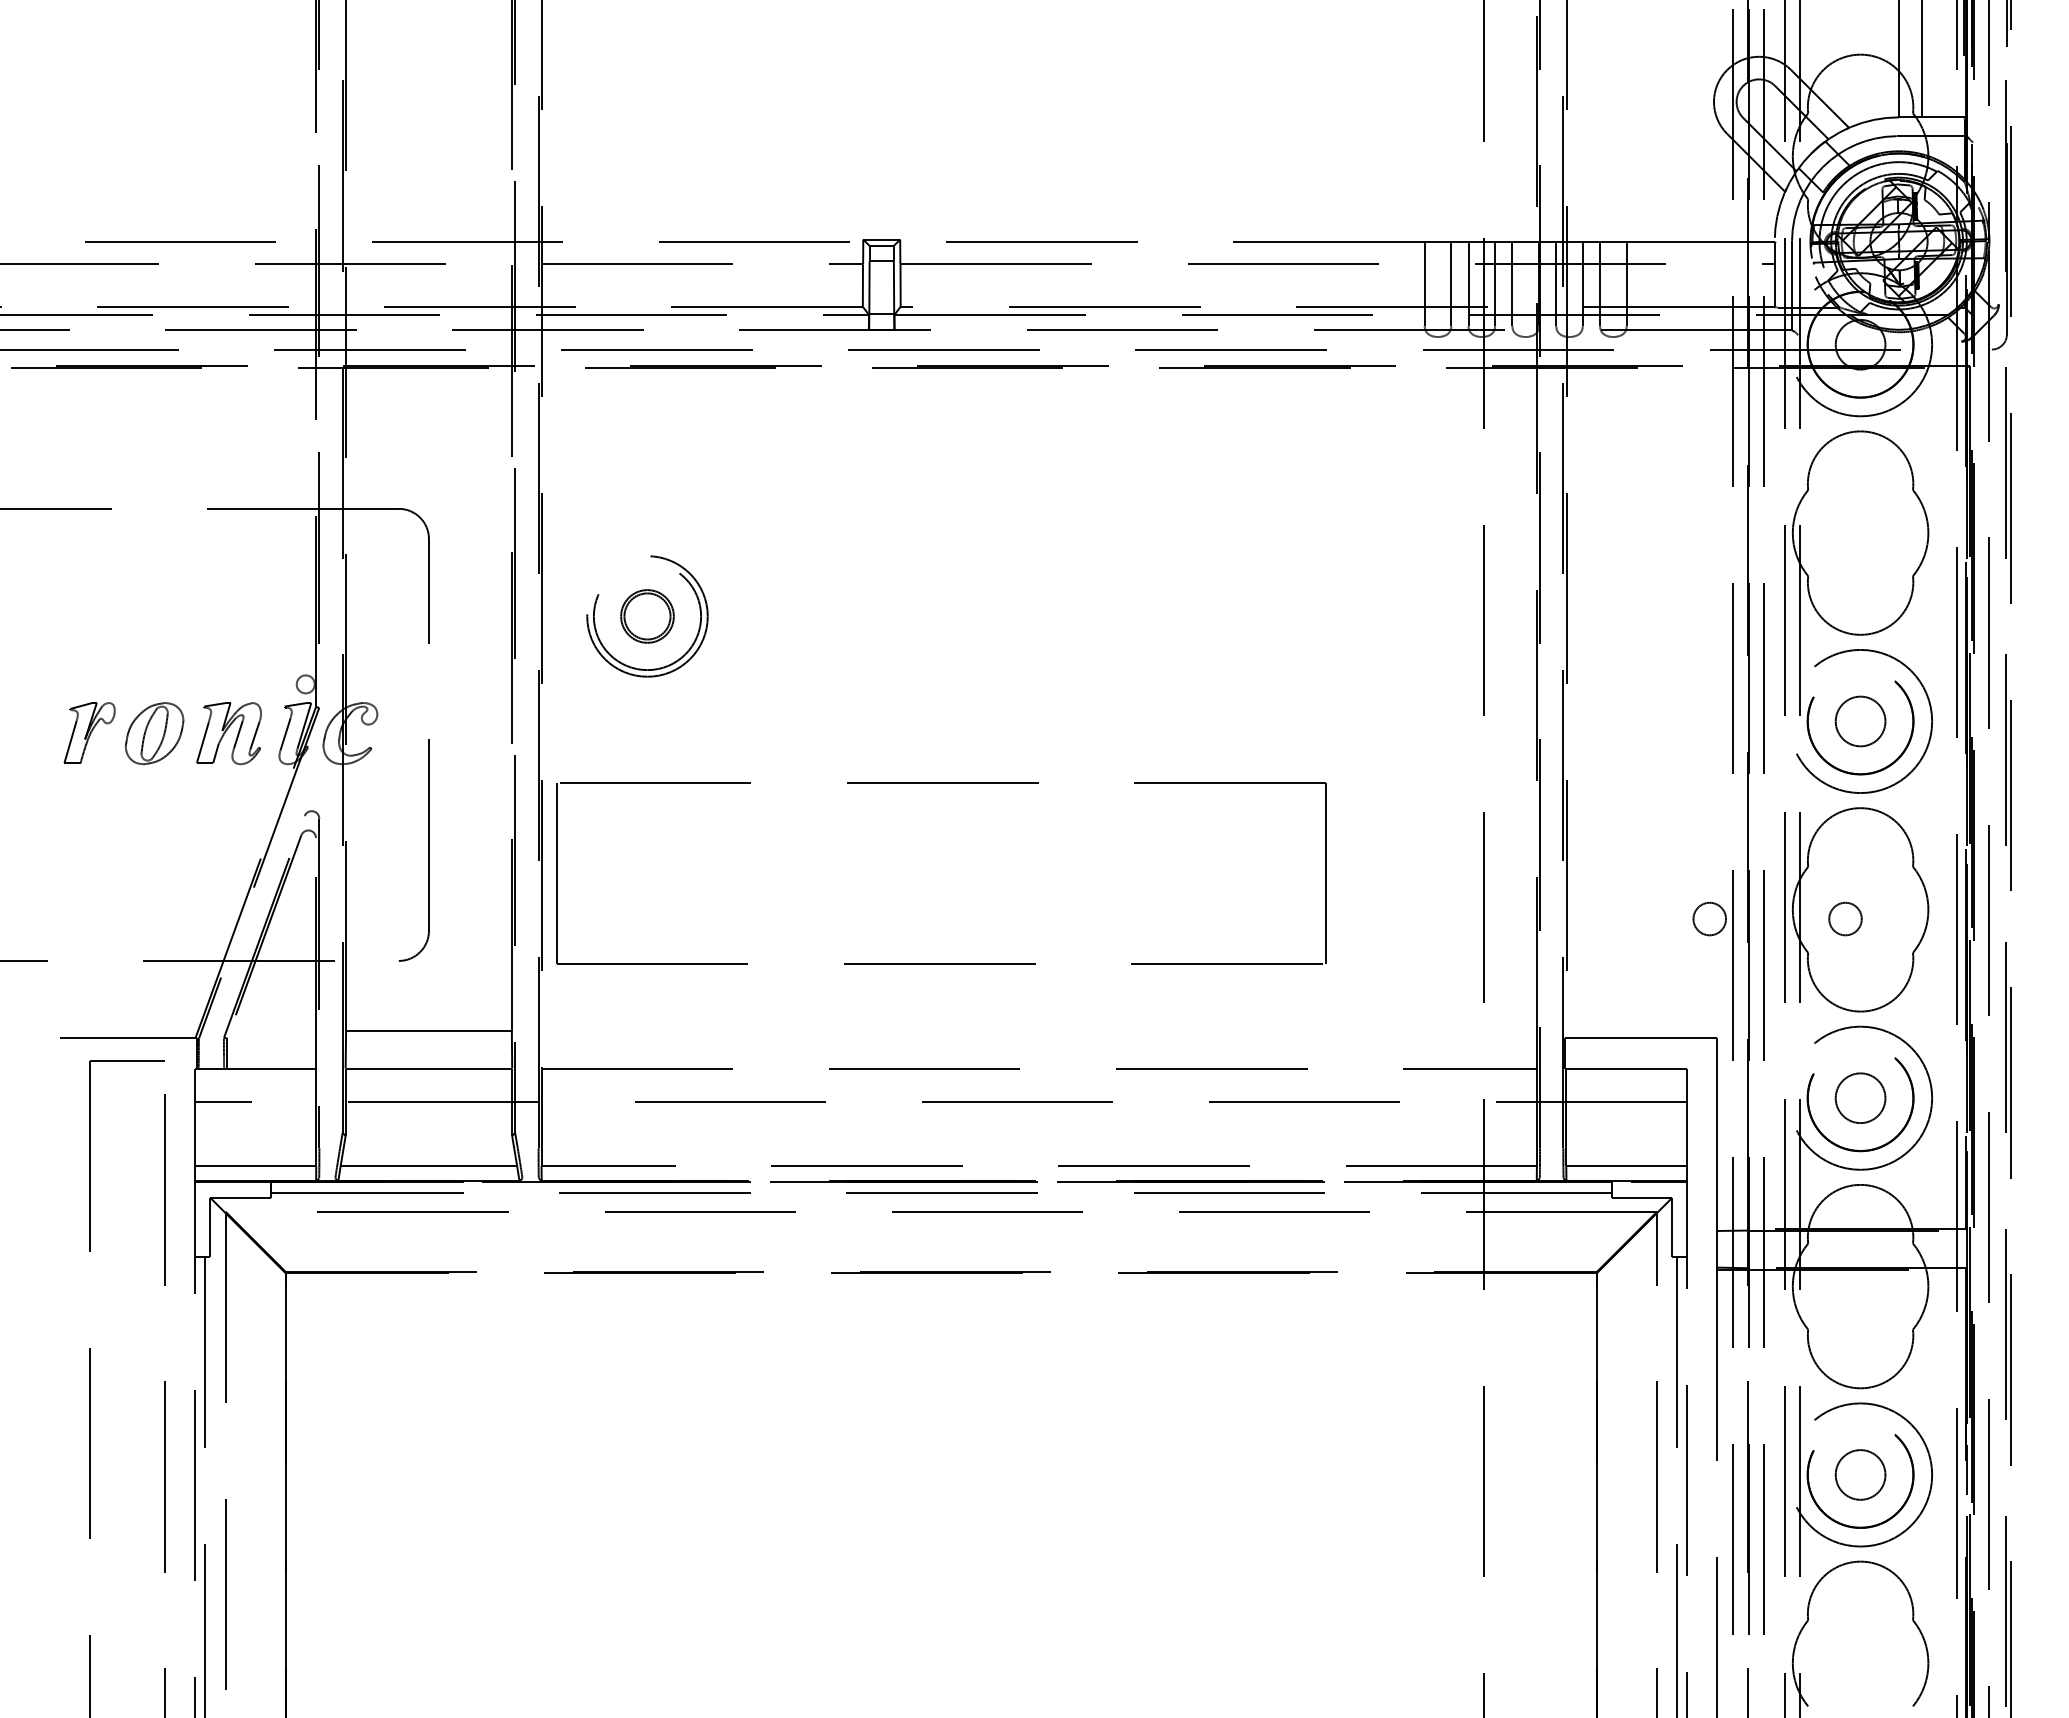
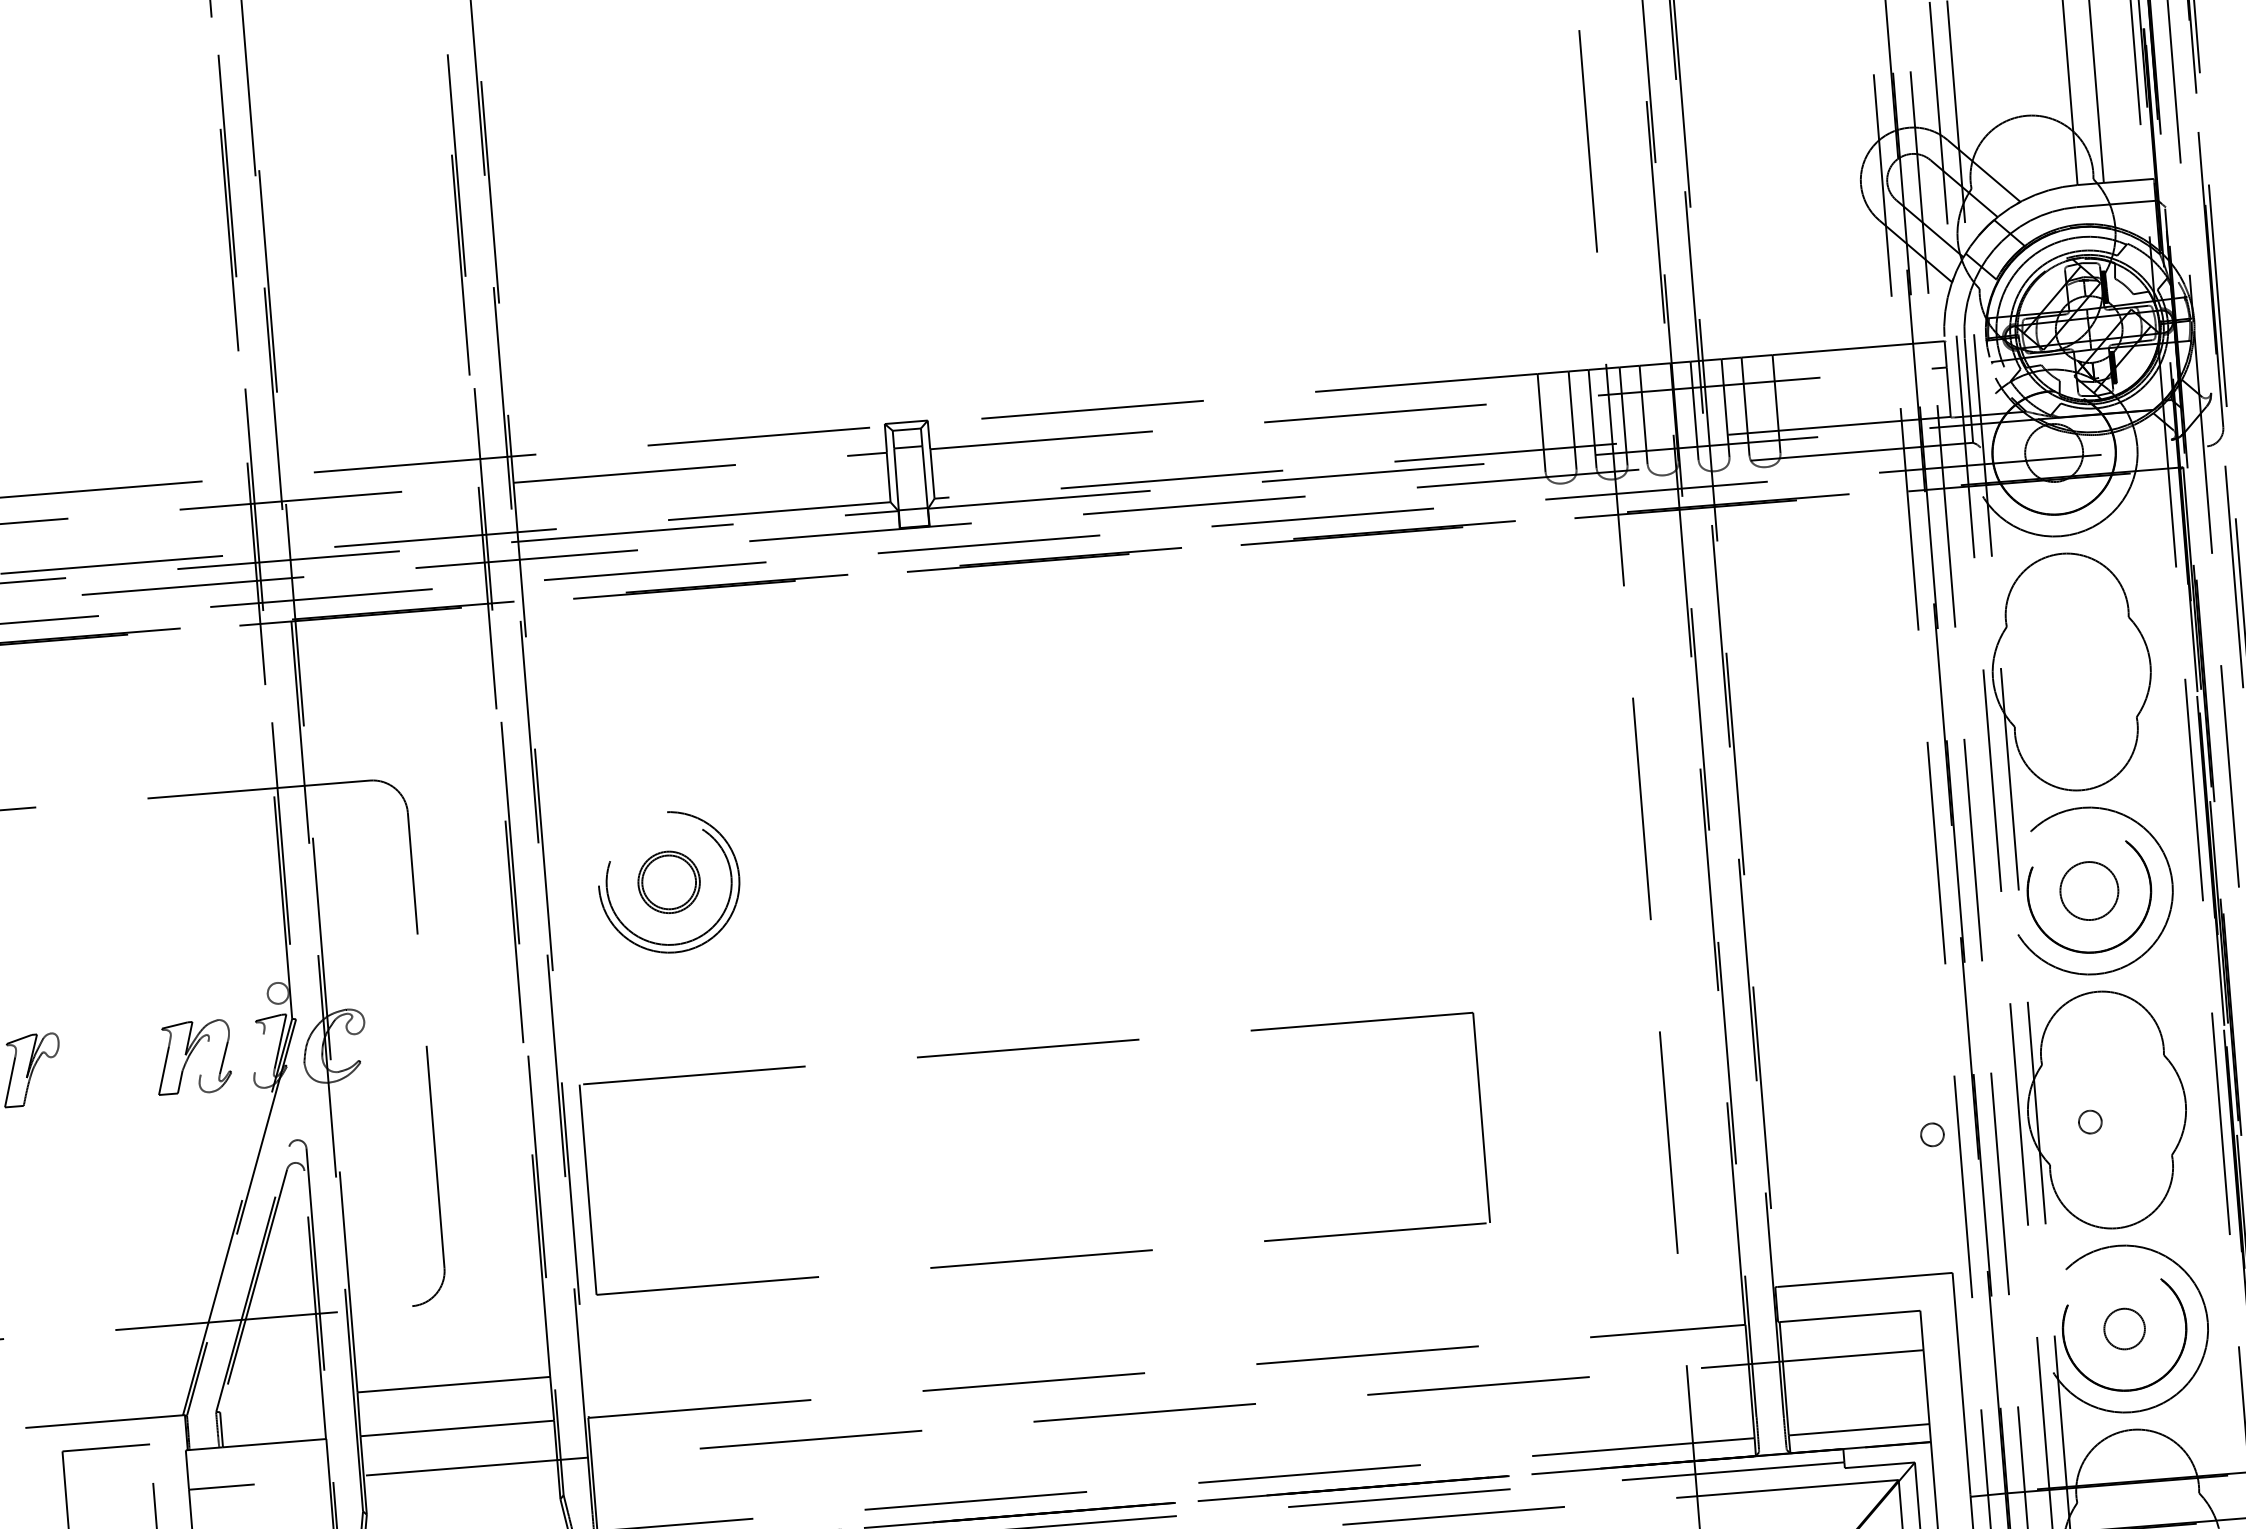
part: (154, 733) -> (106, 1064), removed
line: (237, 734) -> (203, 1057), removed
line: (285, 734) -> (259, 1053), removed
circle: (1709, 918) -> (1932, 1134), size x0.6
circle: (1845, 918) -> (2090, 1121), size x0.6
circle: (1860, 1098) -> (2124, 1329), size x0.7

